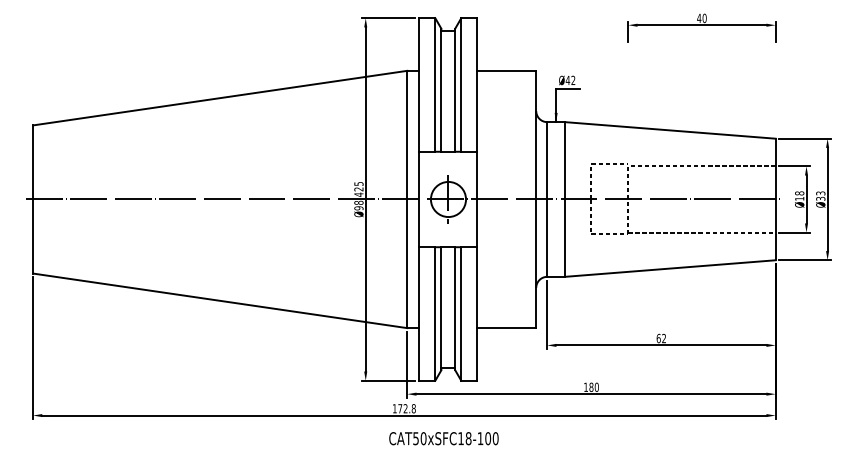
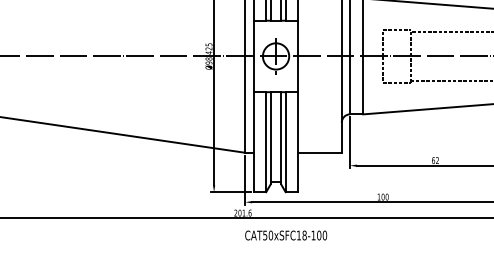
text: (591, 387) -> (383, 197), 180 -> 100
text: (403, 408) -> (242, 212), 172.8 -> 201.6
text: (443, 438) -> (285, 235), moved

